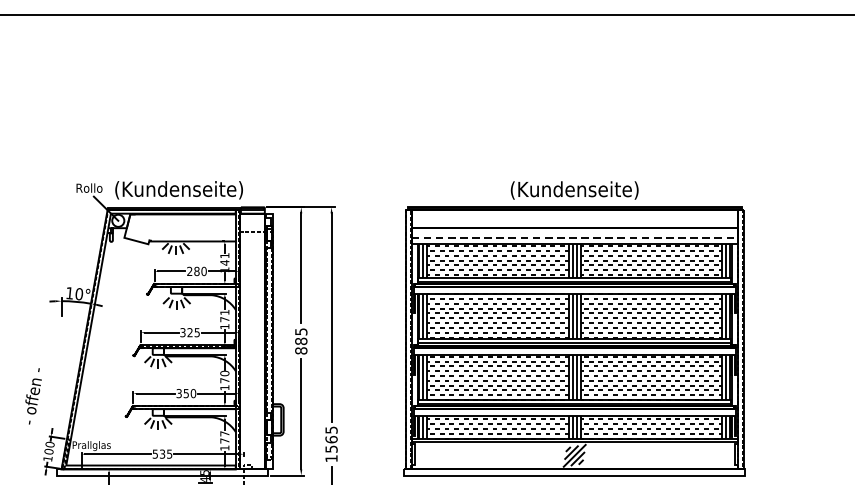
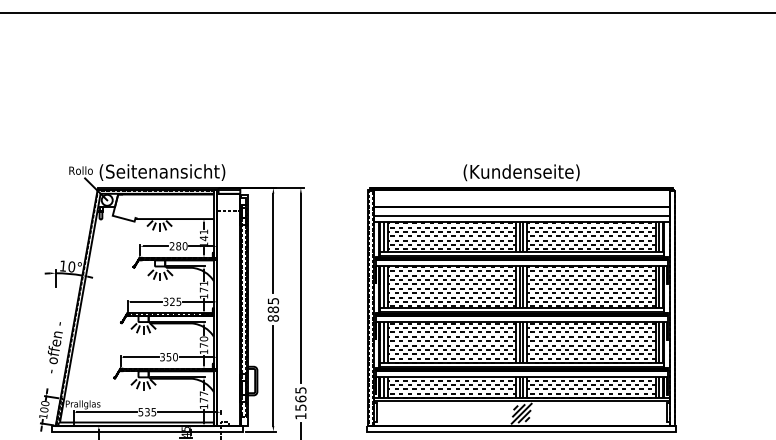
text: (179, 190) -> (162, 172), (Kundenseite) -> (Seitenansicht)
line: (575, 237) -> (522, 215), dashed -> solid
text: (32, 396) -> (54, 347), moved

